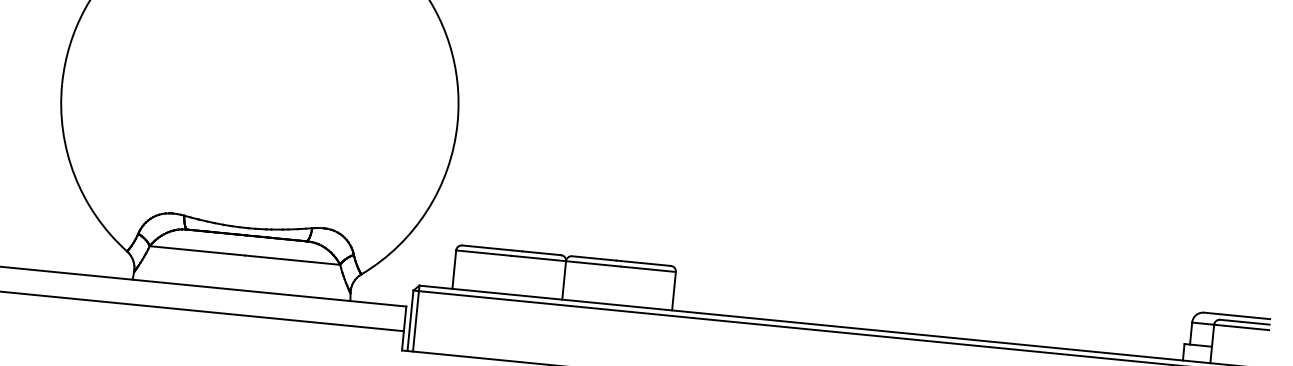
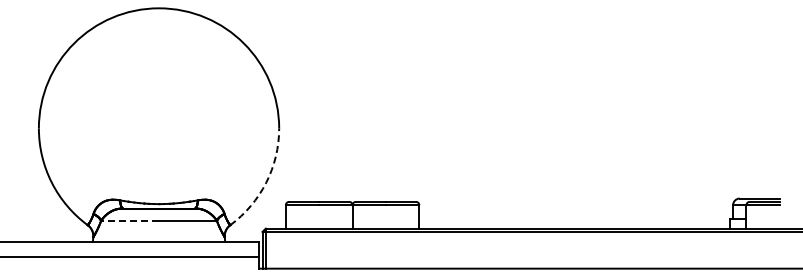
arc: (427, 209) -> (266, 182), solid -> dashed
line: (198, 250) -> (130, 220), solid -> dashed

